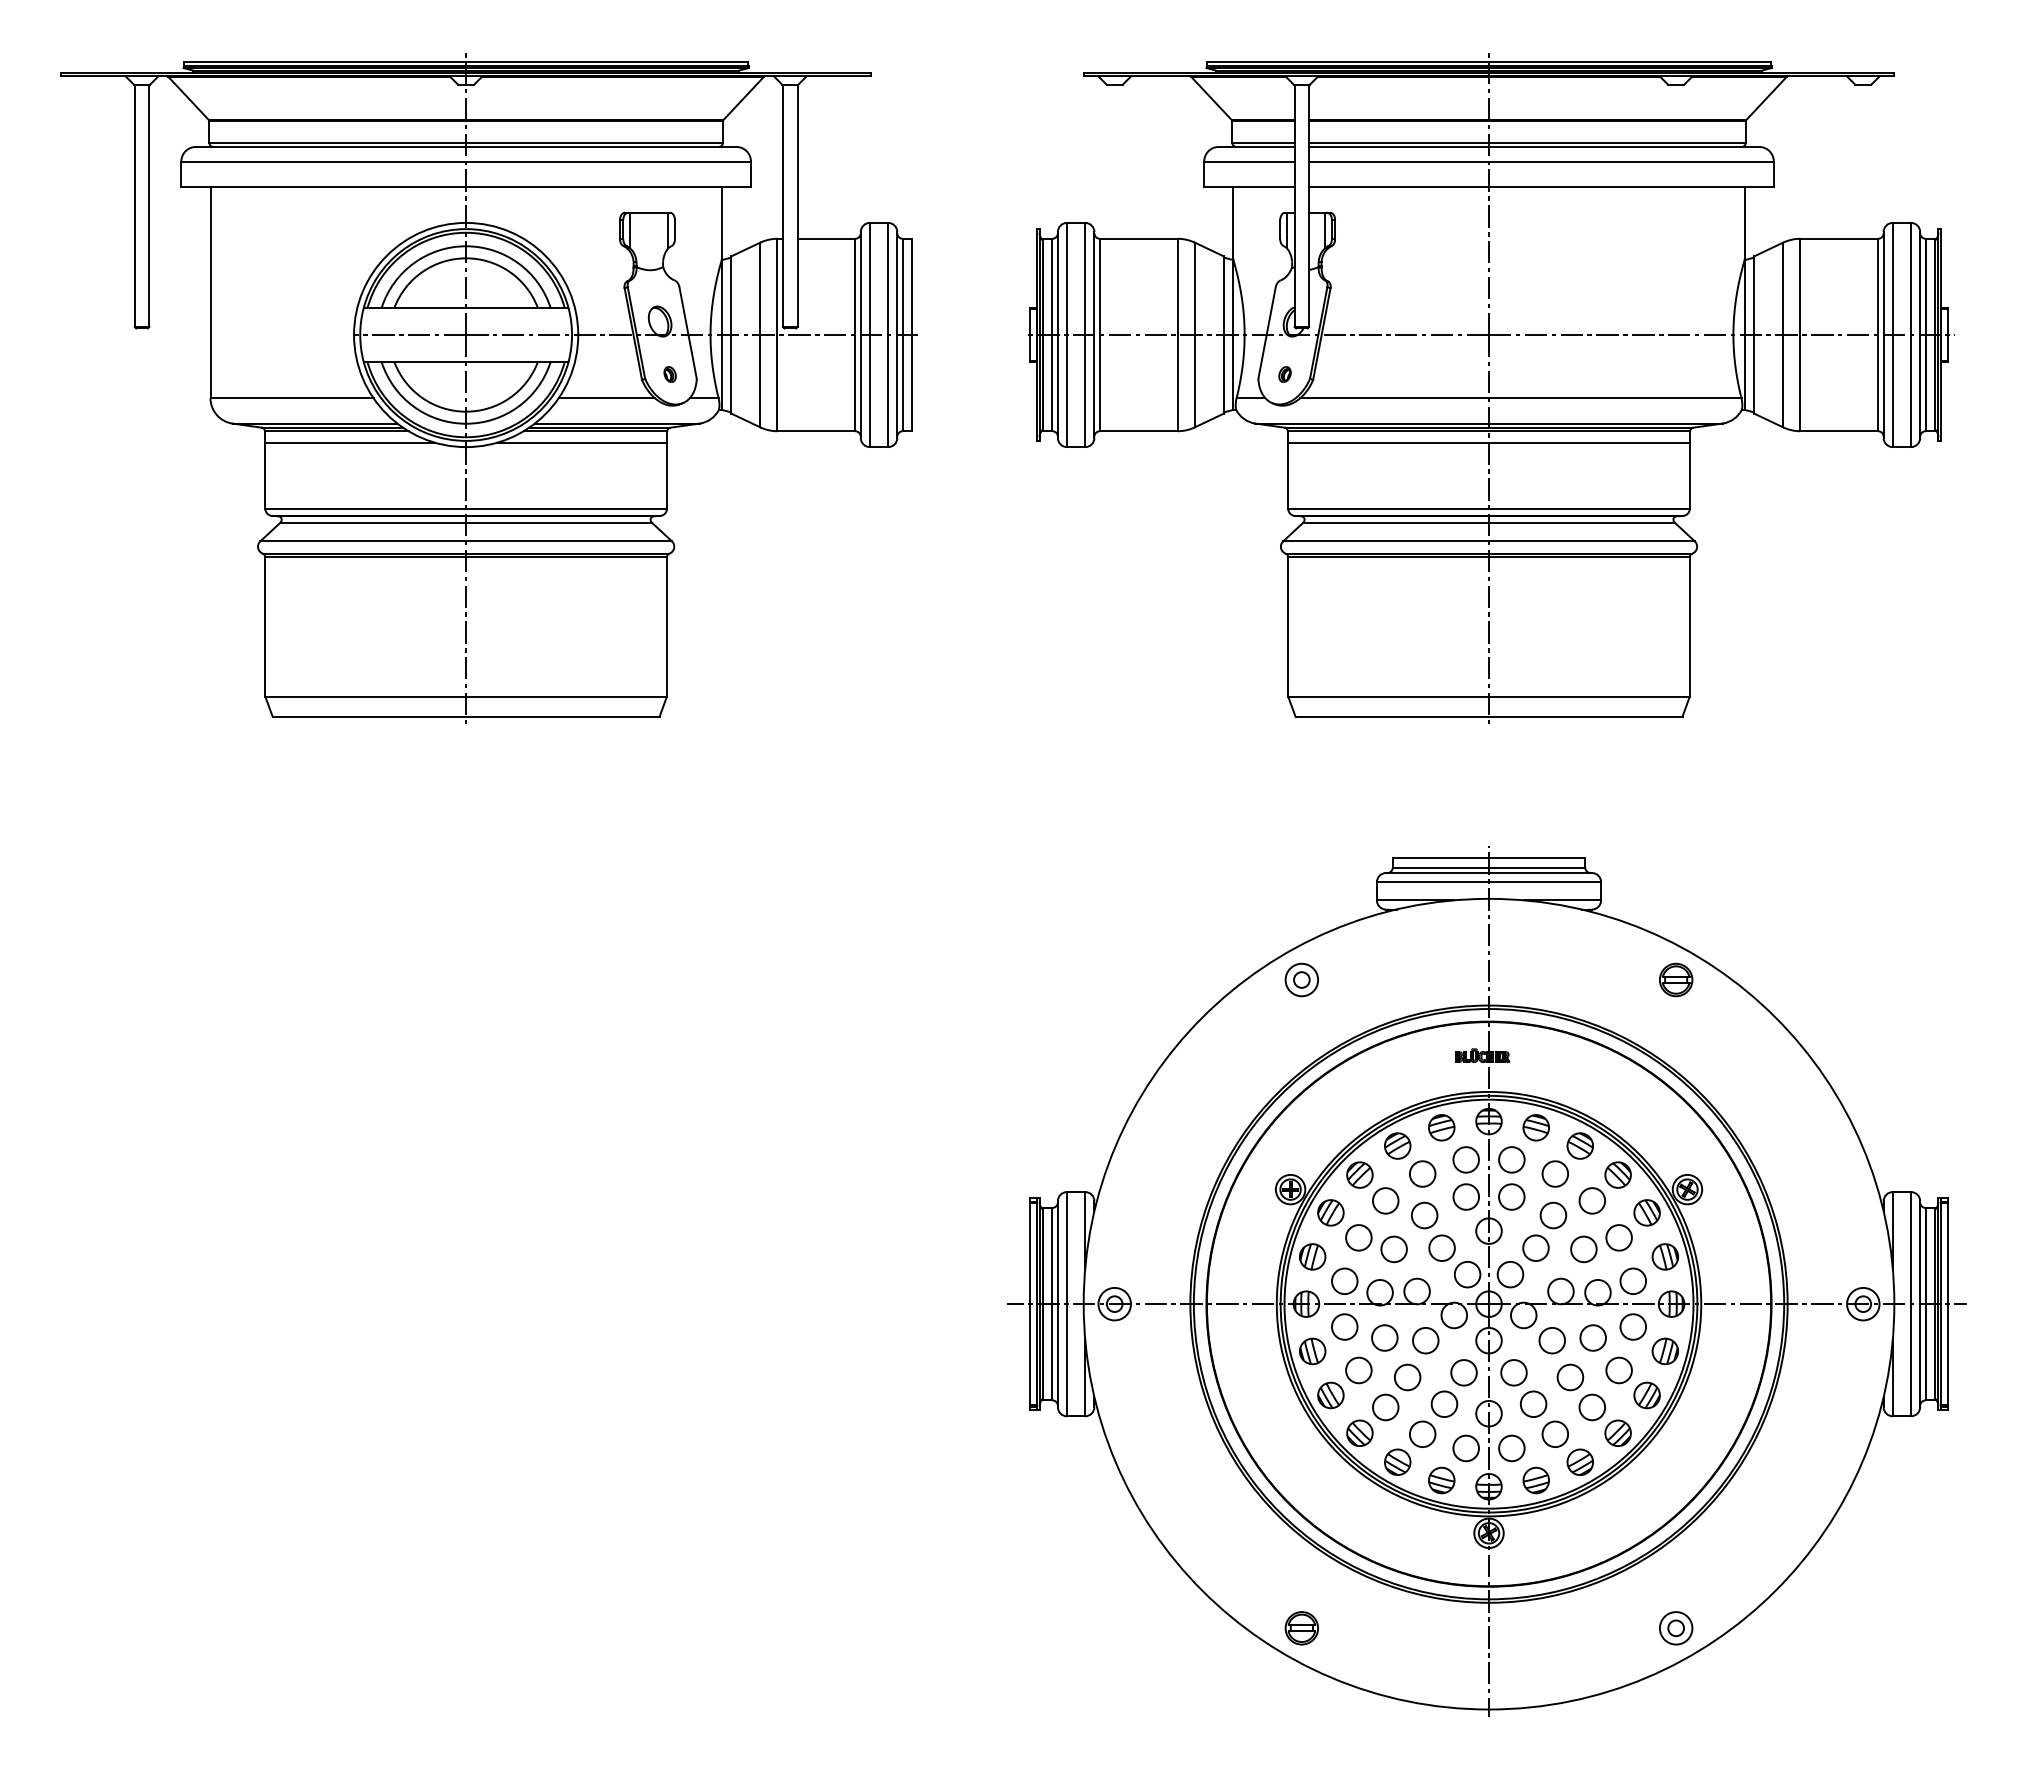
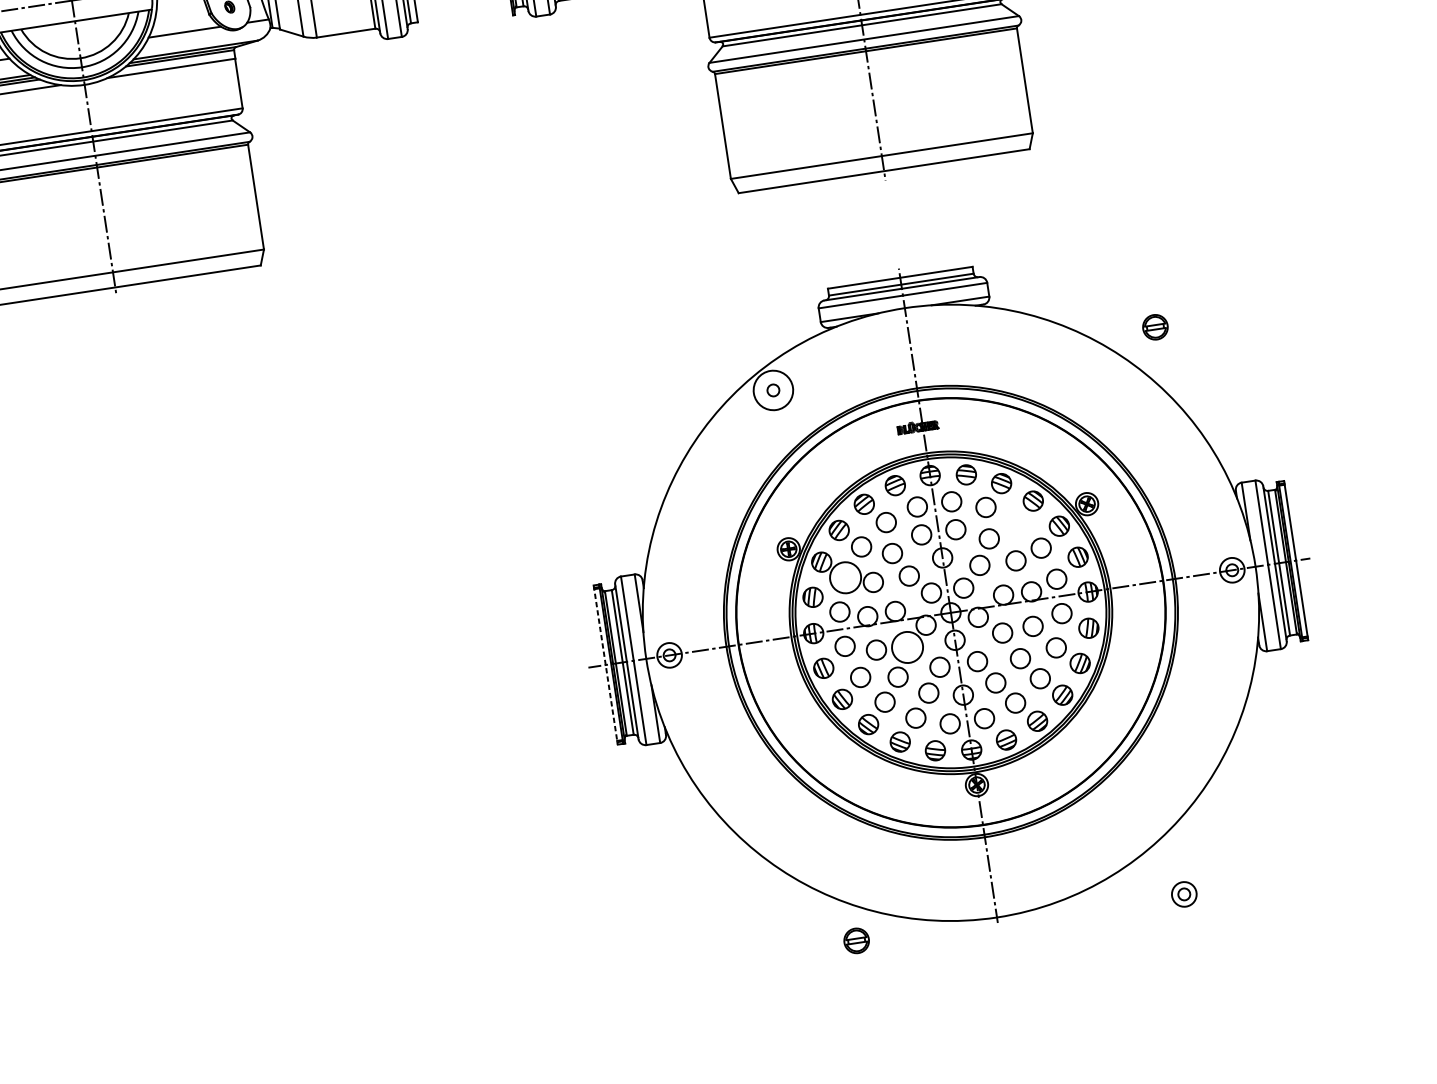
circle: (1301, 979) -> (773, 390), size x1.6
part: (1676, 979) -> (1155, 326), moved
circle: (1591, 1200) -> (1016, 523), removed
circle: (1358, 1237) -> (845, 577), size x1.6
line: (1029, 1304) -> (605, 665), solid -> dashed
circle: (1425, 1340) -> (907, 647), size x1.6
part: (1301, 1628) -> (856, 941), moved
part: (1676, 1628) -> (1184, 894), moved

